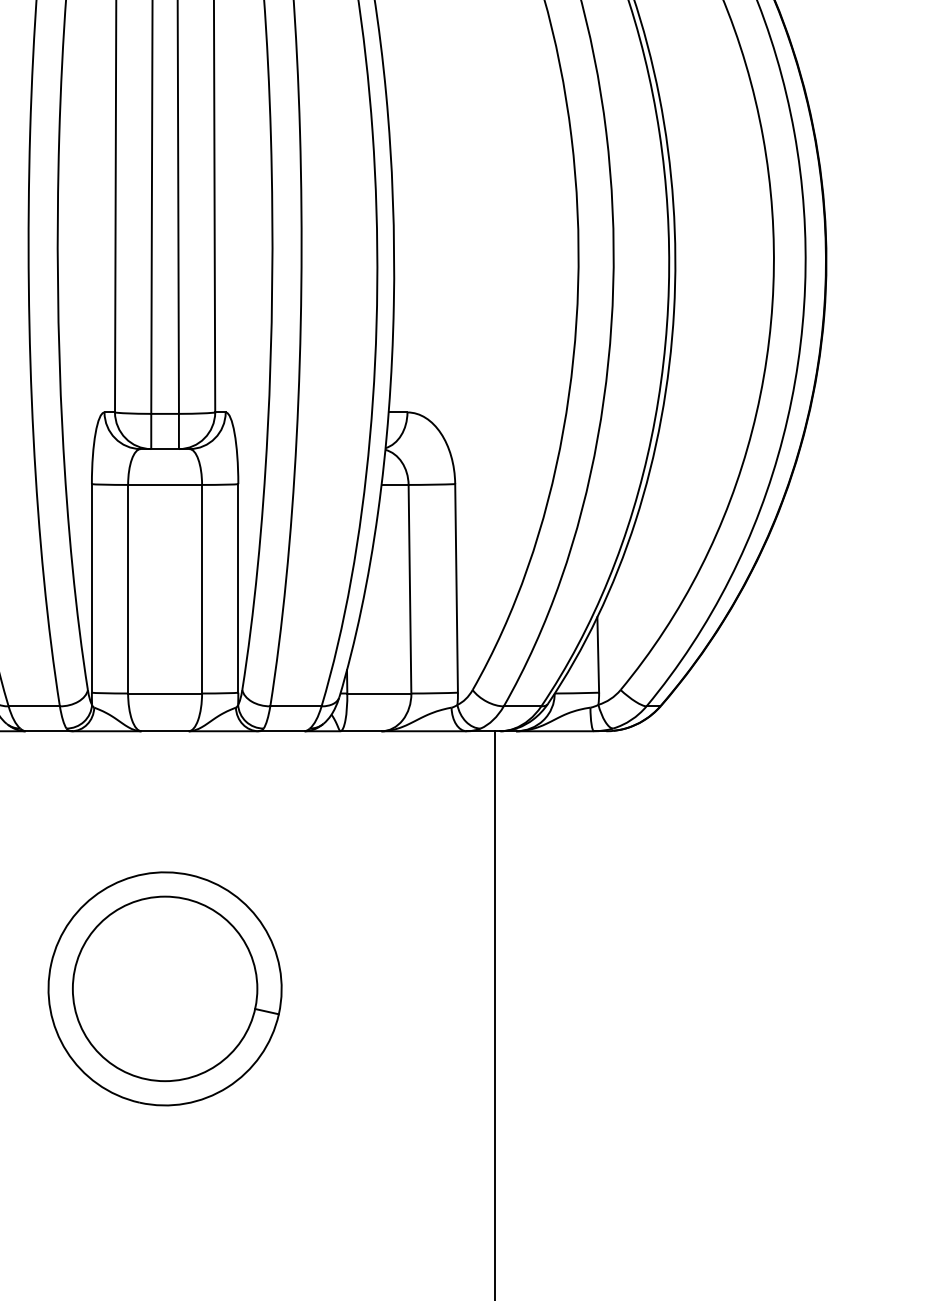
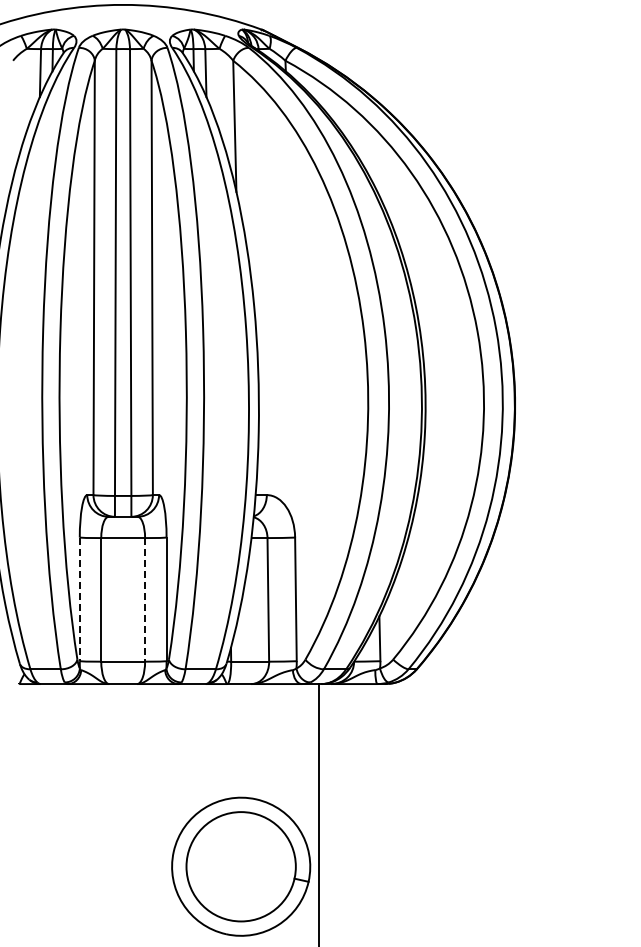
line: (91, 588) -> (79, 599), solid -> dashed
line: (202, 588) -> (145, 599), solid -> dashed
part: (165, 988) -> (241, 866), moved

